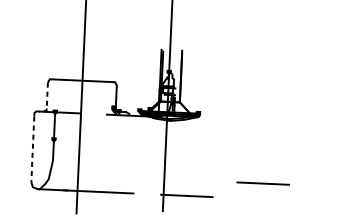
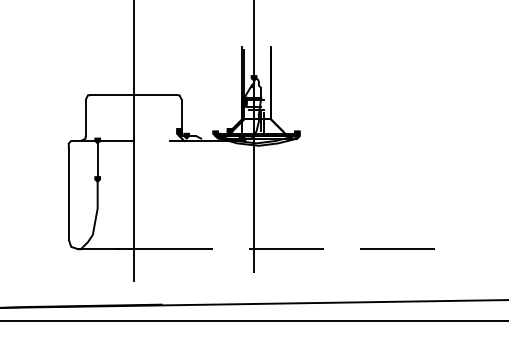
line: (47, 95) -> (85, 118), dashed -> solid
line: (32, 148) -> (68, 193), dashed -> solid
line: (263, 183) -> (397, 248), moved

